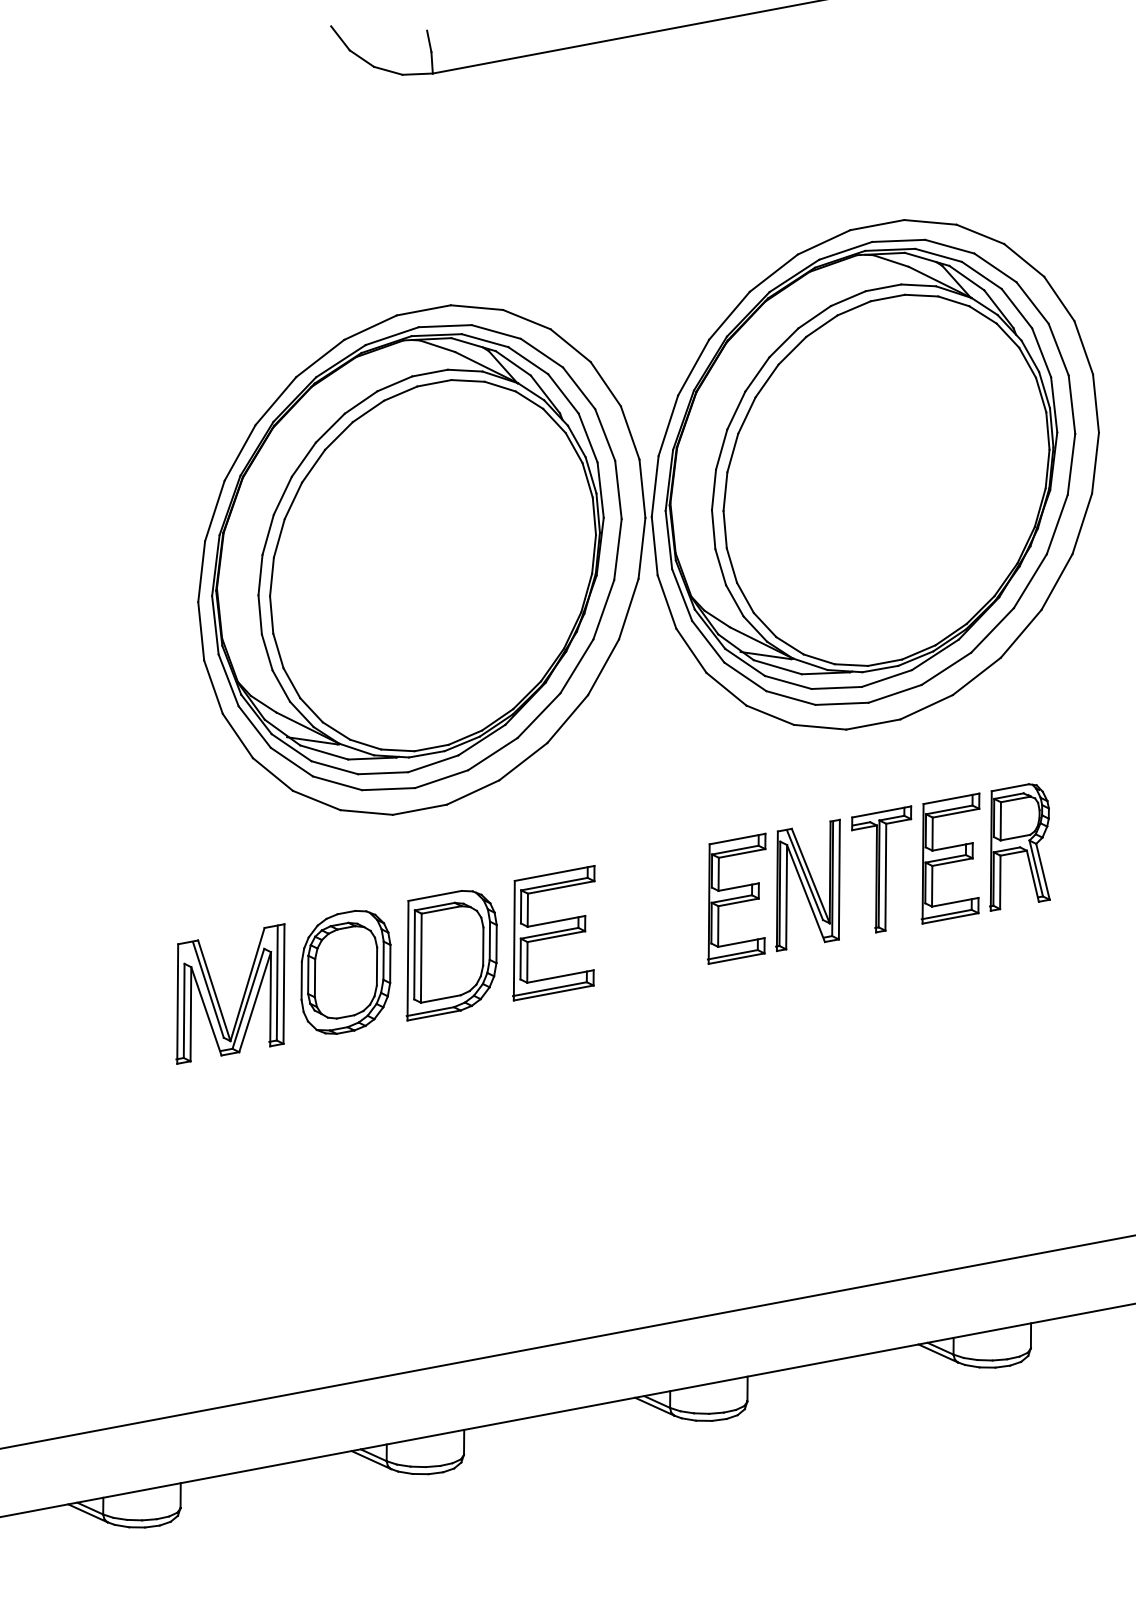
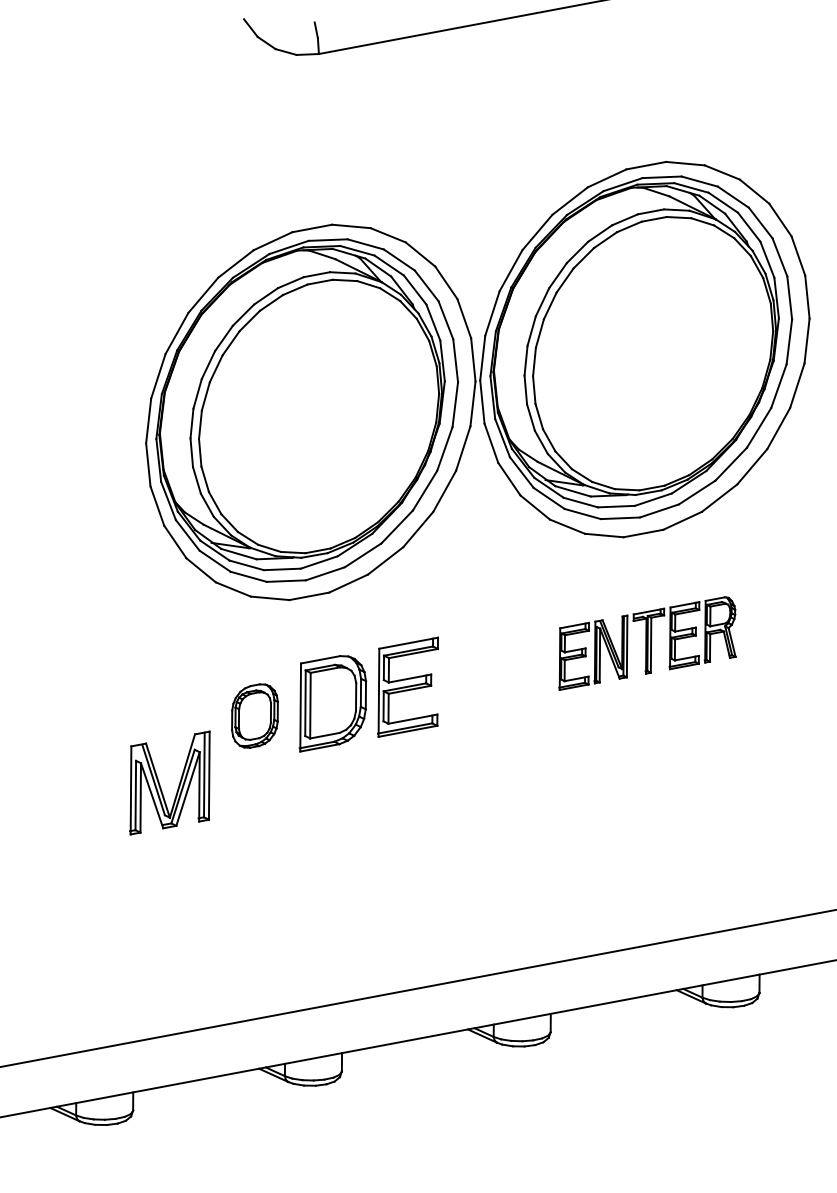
part: (878, 873) -> (647, 643), size x0.7
part: (345, 971) -> (254, 715), size x0.7
part: (217, 995) -> (160, 784), moved

